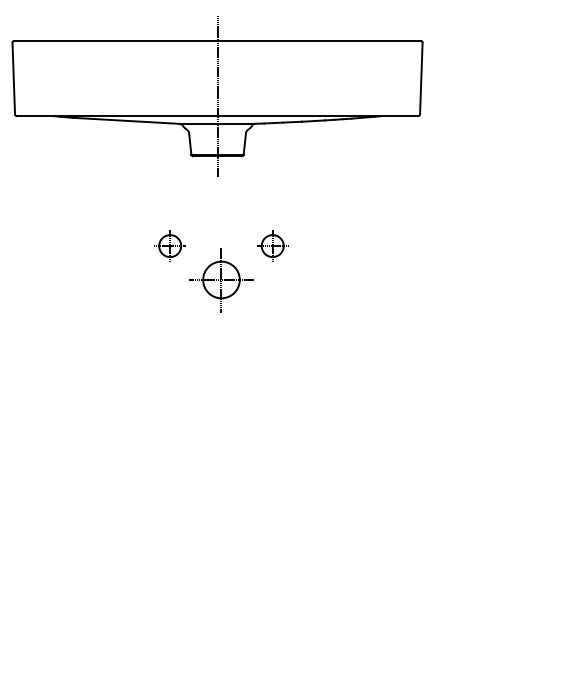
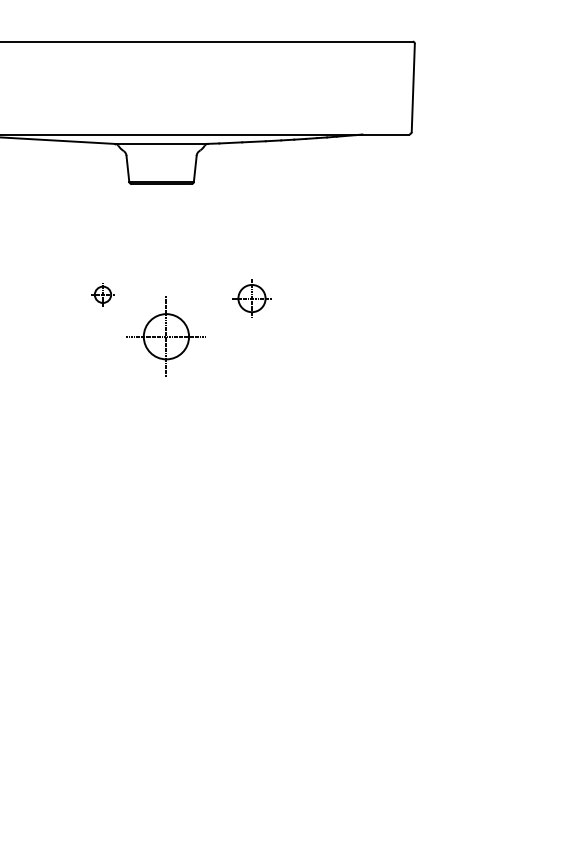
line: (217, 95) -> (161, 108), removed
part: (169, 245) -> (102, 294), size x0.6
part: (272, 245) -> (251, 297), moved

